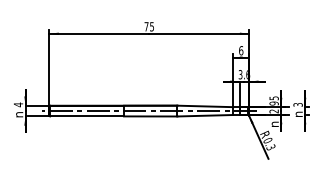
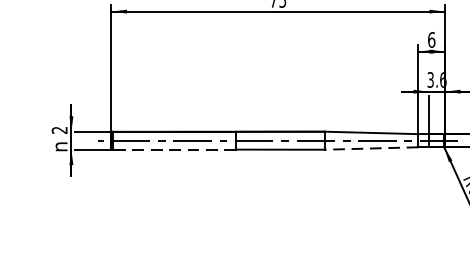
text: (18, 104) -> (59, 129), 4 -> 2
line: (205, 115) -> (372, 148), solid -> dashed
line: (87, 116) -> (174, 149), solid -> dashed

